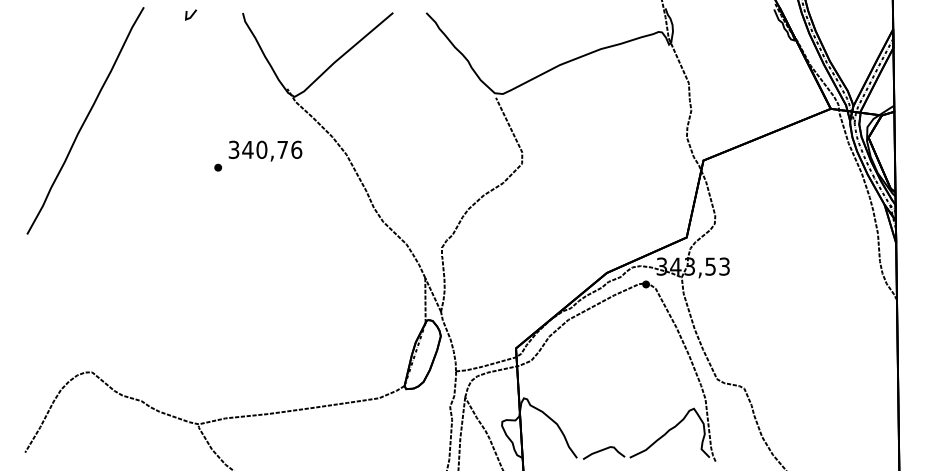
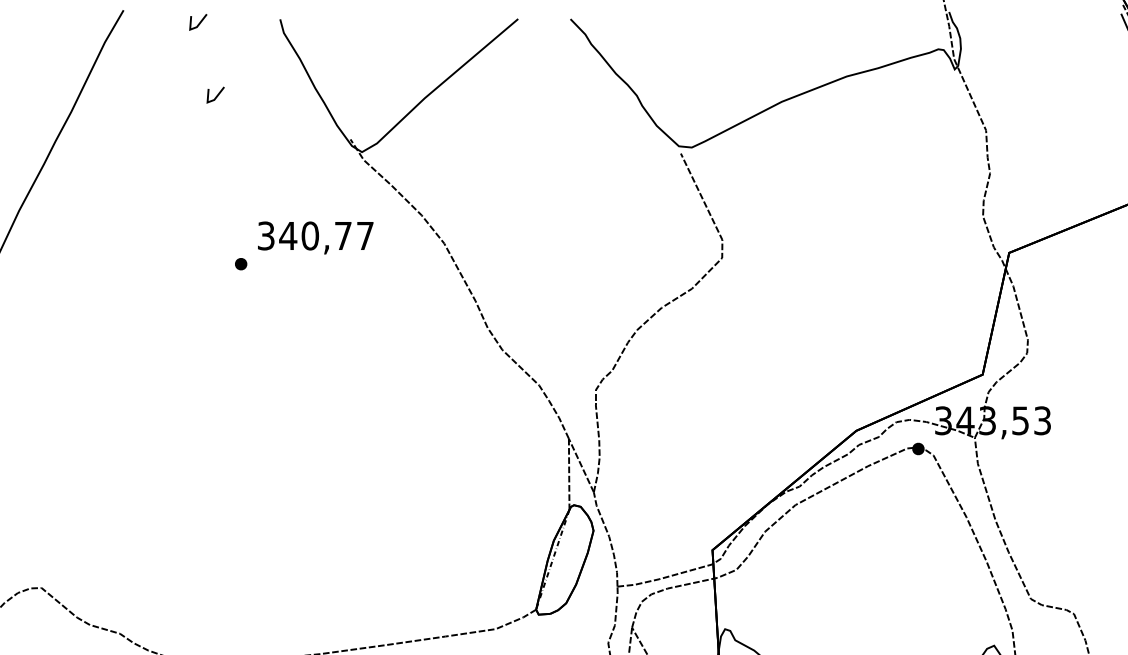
line: (202, 60) -> (216, 94), added
text: (296, 149) -> (365, 235), 340,76 -> 340,77

